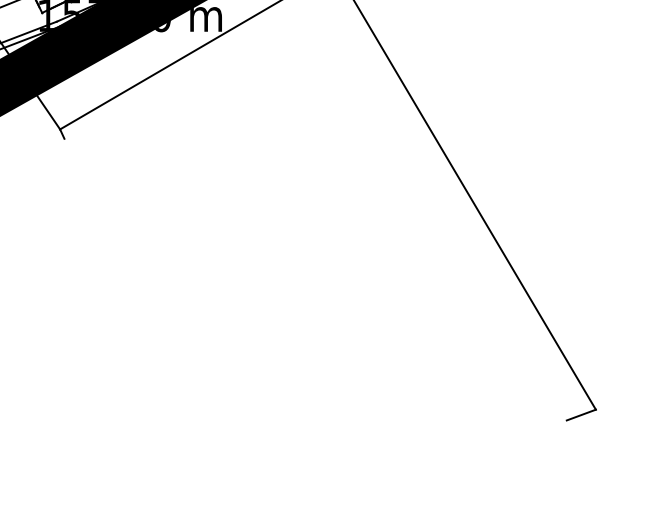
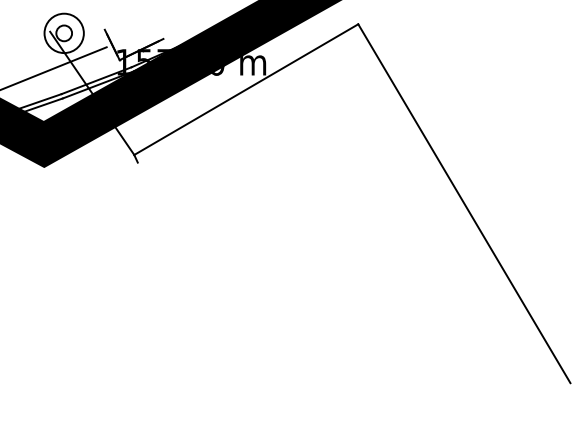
line: (581, 415) -> (558, 387), removed

